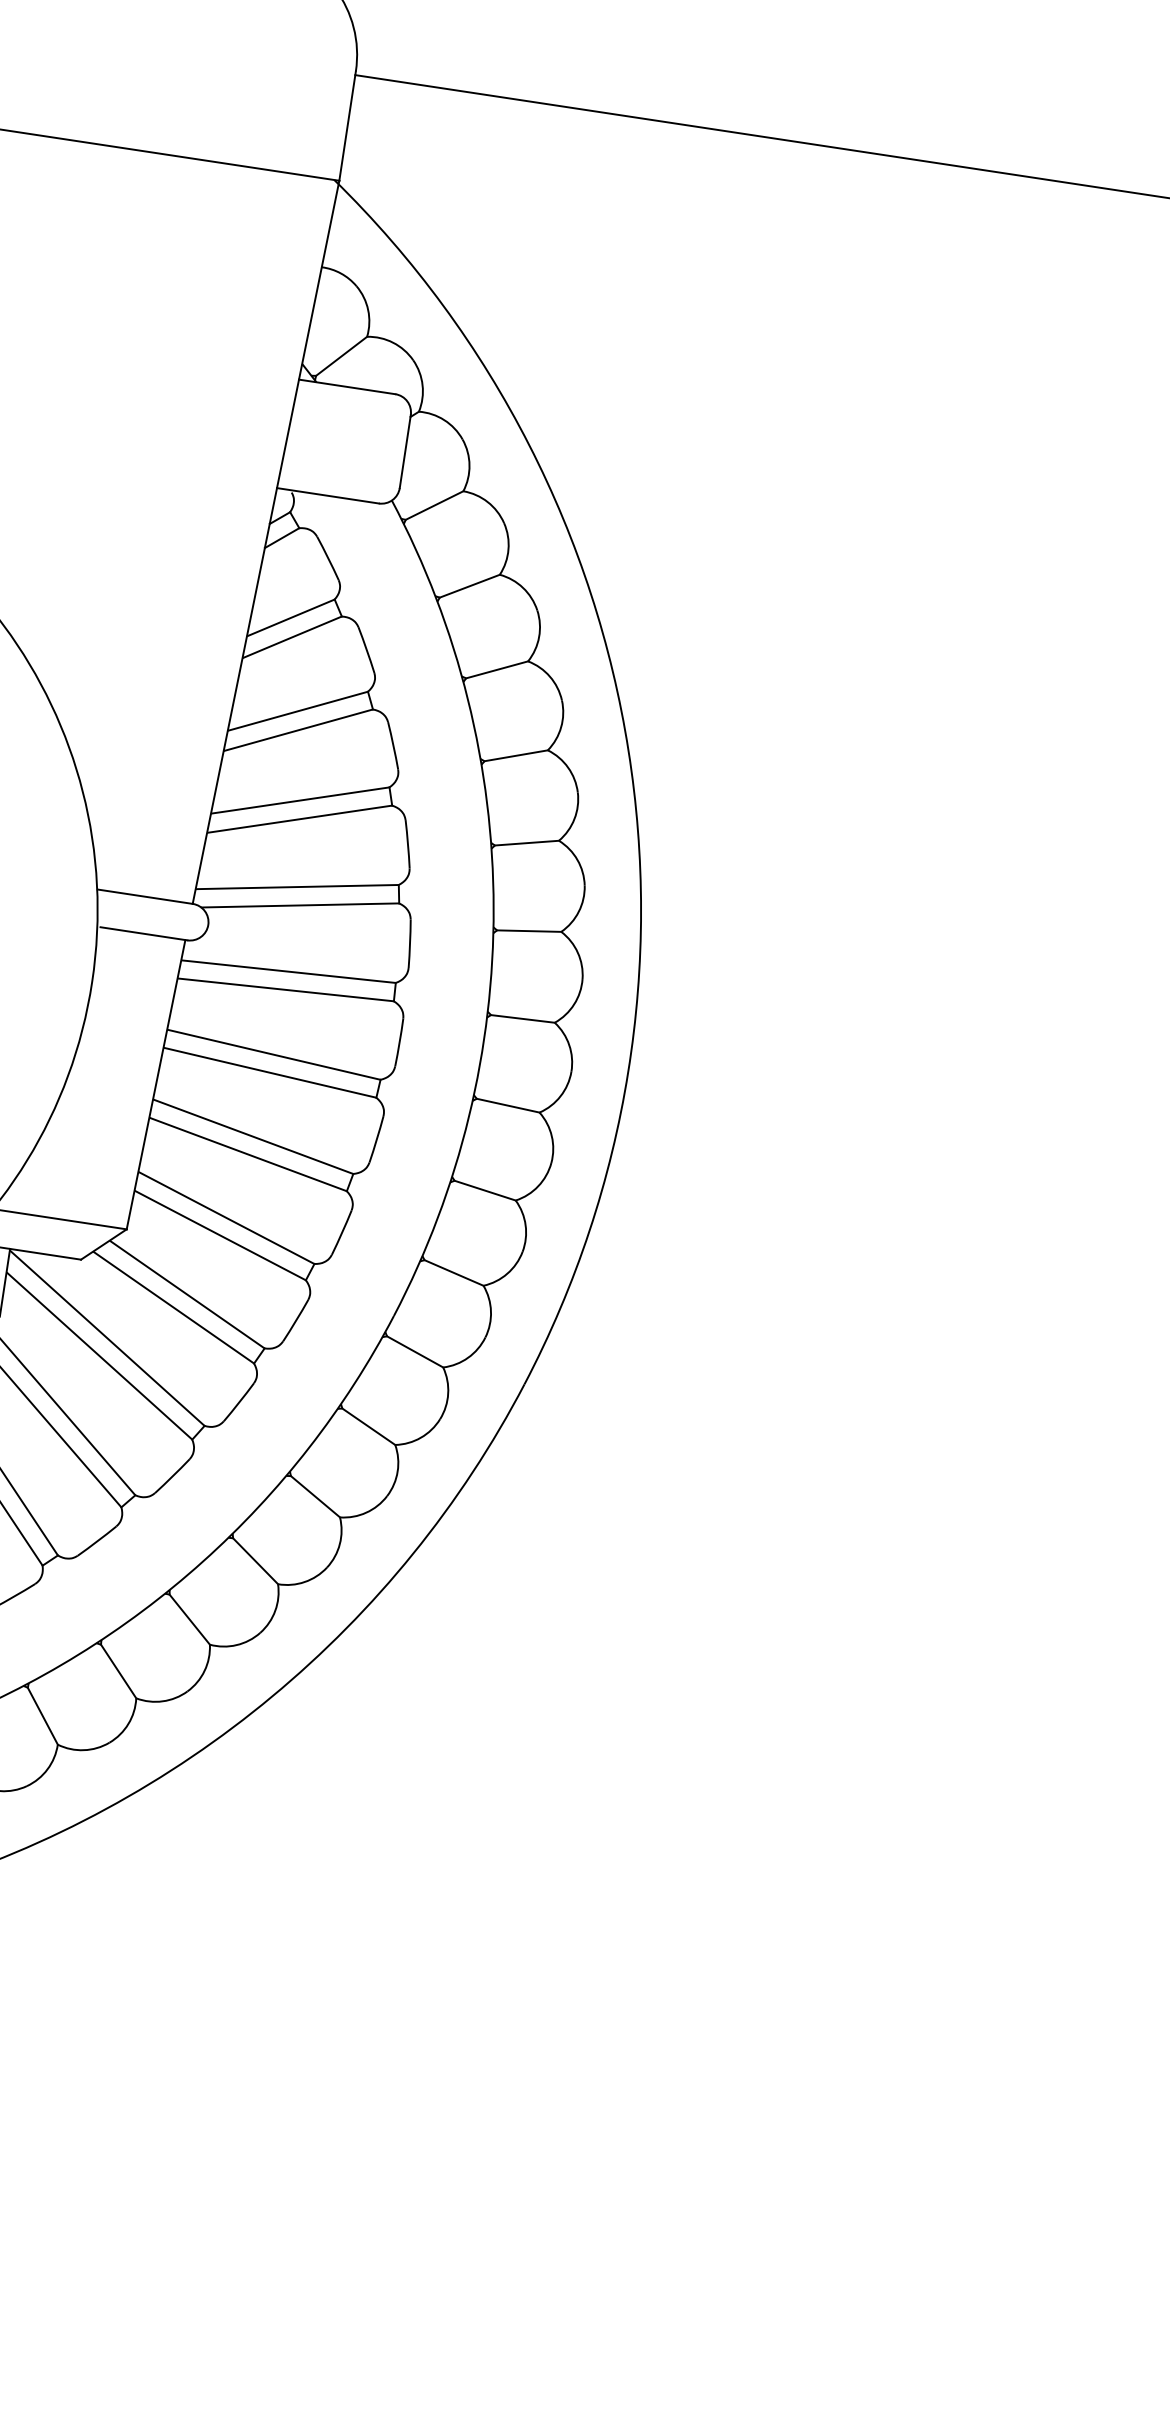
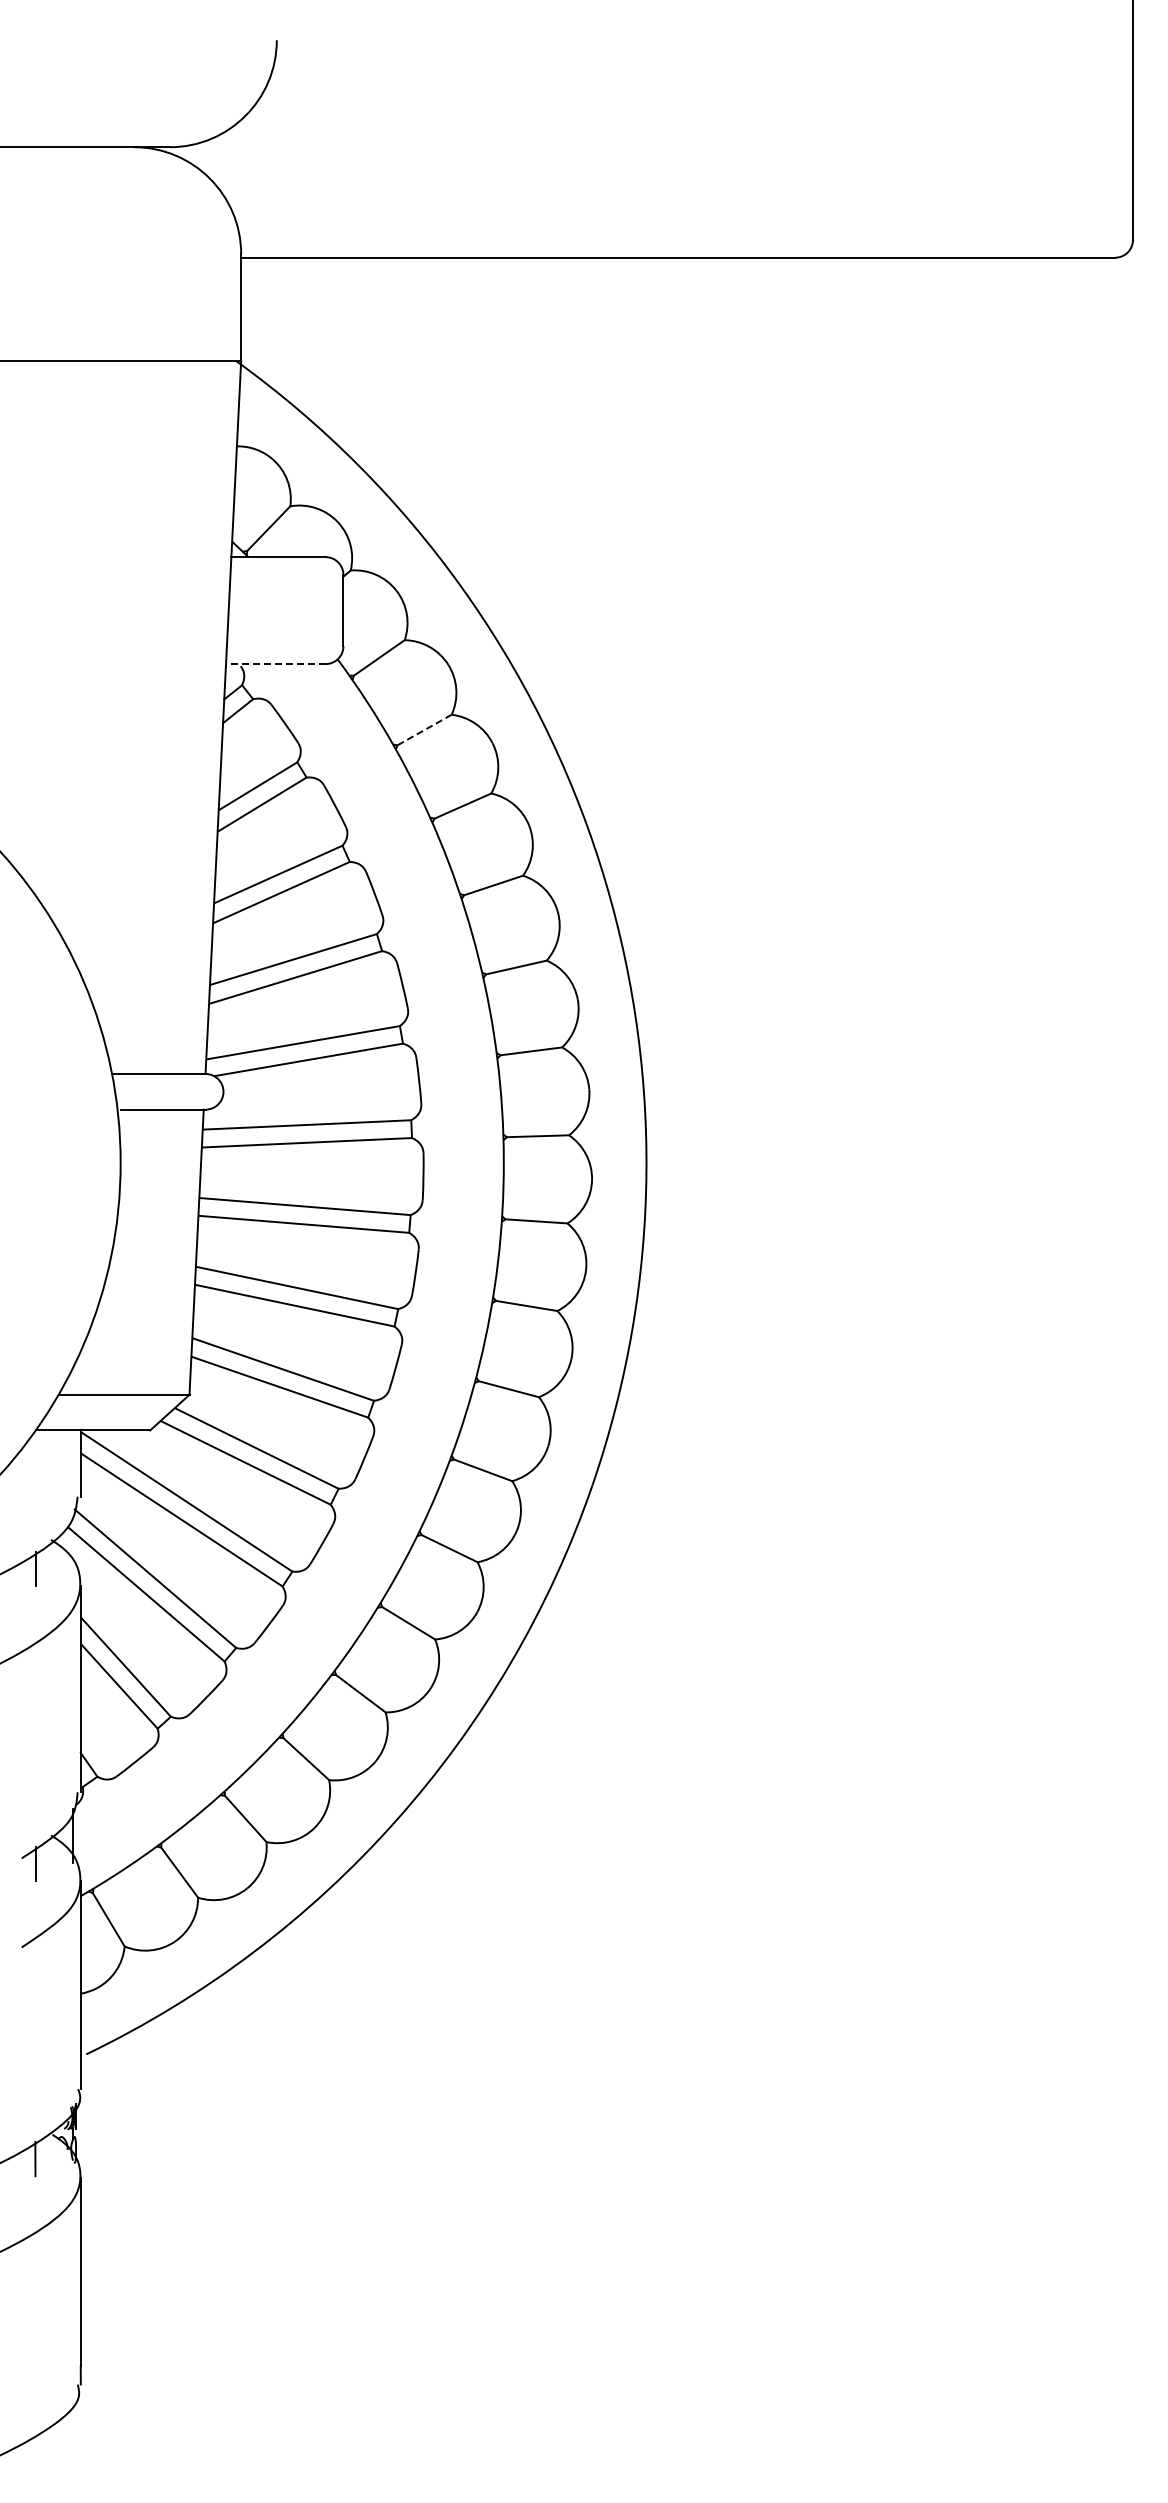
line: (327, 496) -> (275, 664), solid -> dashed
line: (469, 586) -> (424, 730), solid -> dashed

